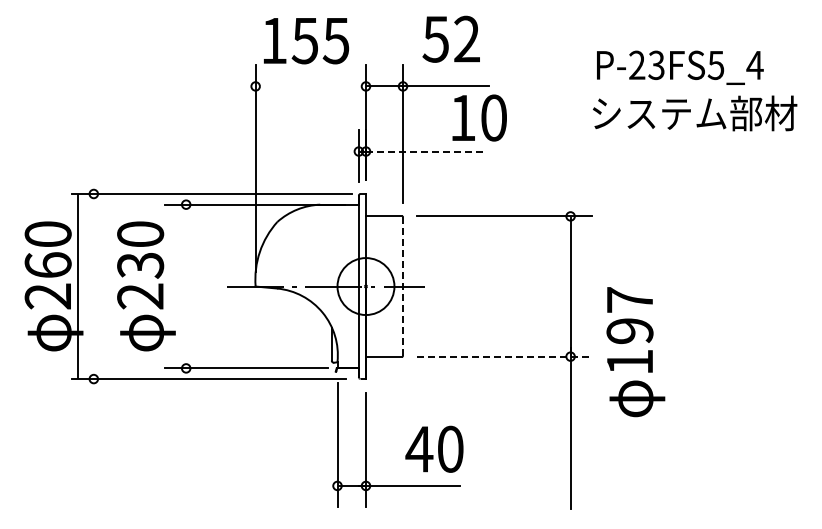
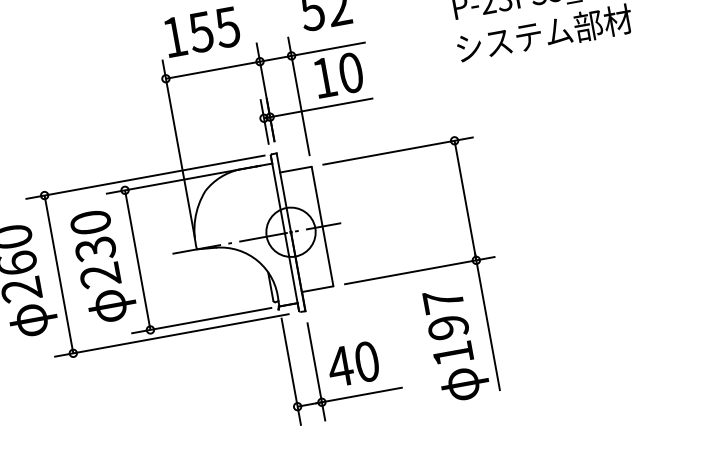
line: (310, 86) -> (212, 70), added
text: (479, 117) -> (338, 74), moved
line: (425, 151) -> (320, 107), dashed -> solid
line: (77, 286) -> (58, 274), moved
line: (186, 286) -> (137, 260), added
line: (403, 286) -> (322, 226), dashed -> solid
text: (635, 352) -> (456, 344), moved
line: (504, 356) -> (419, 270), dashed -> solid
text: (434, 448) -> (353, 363), moved

